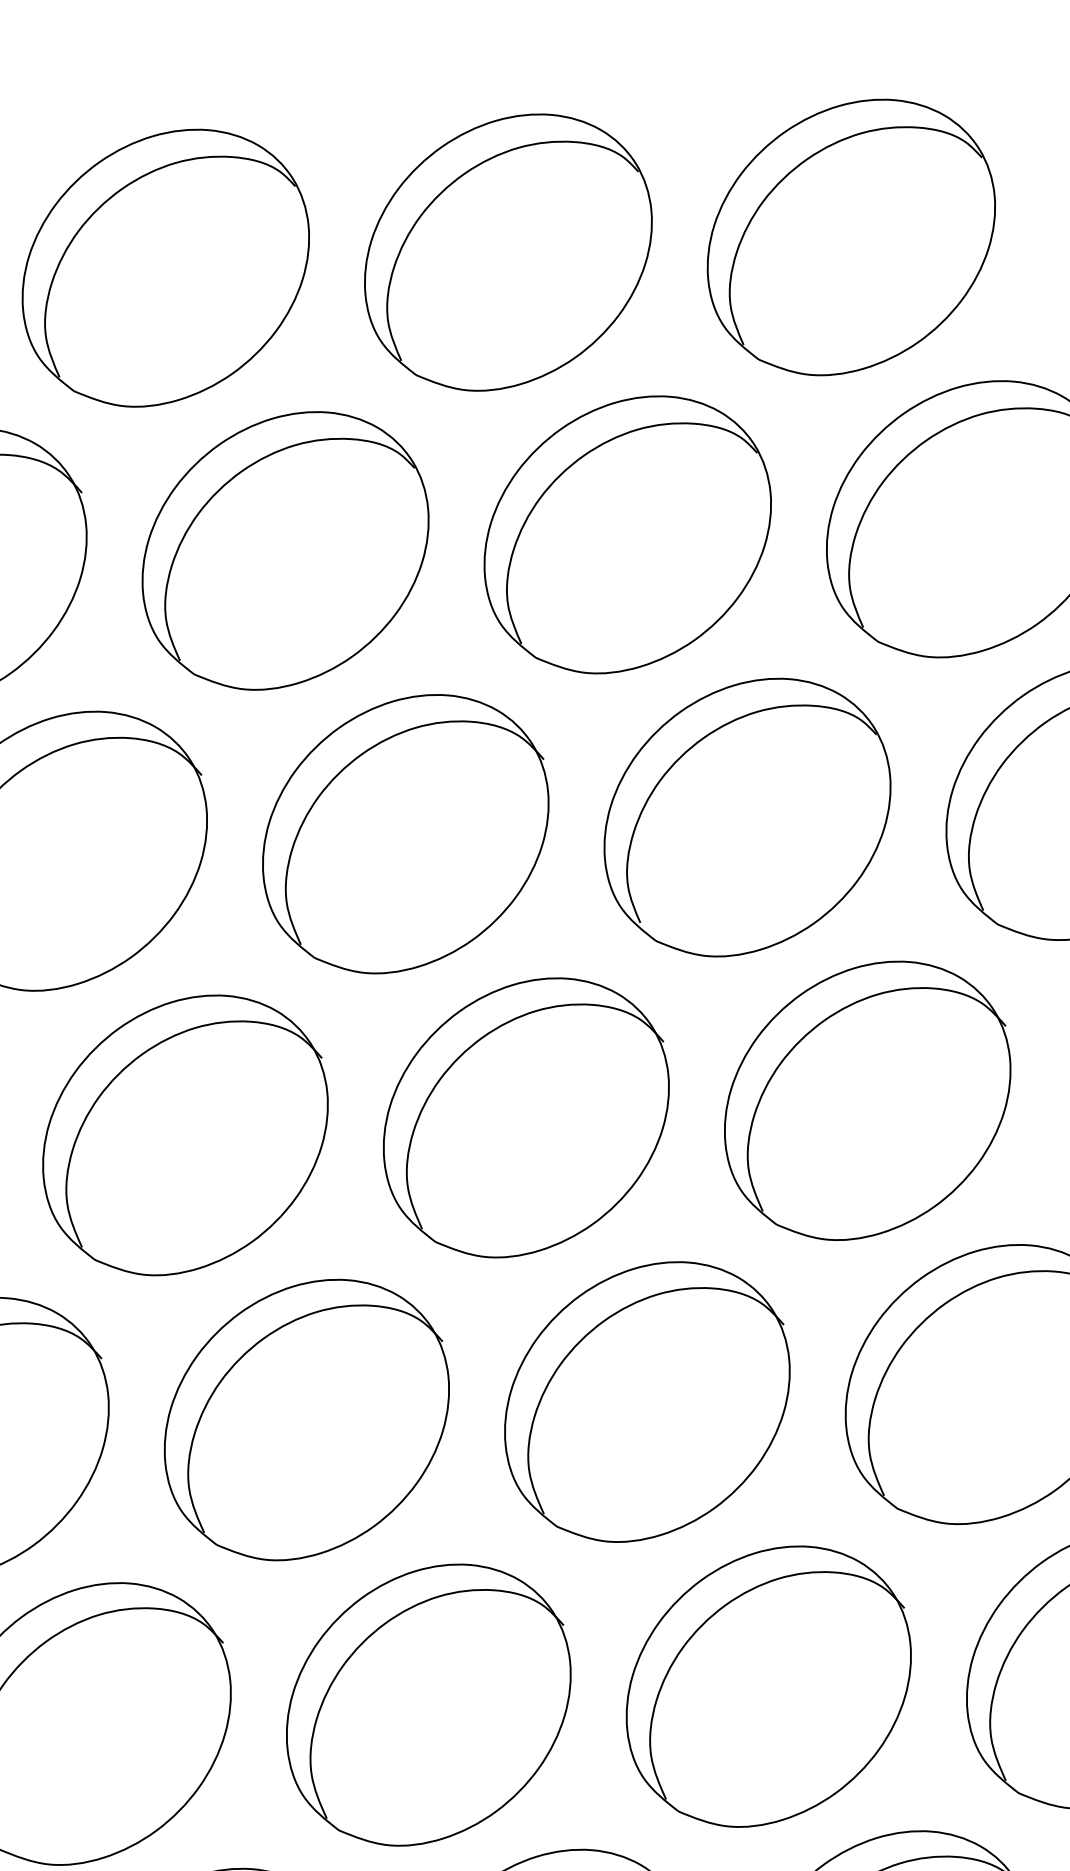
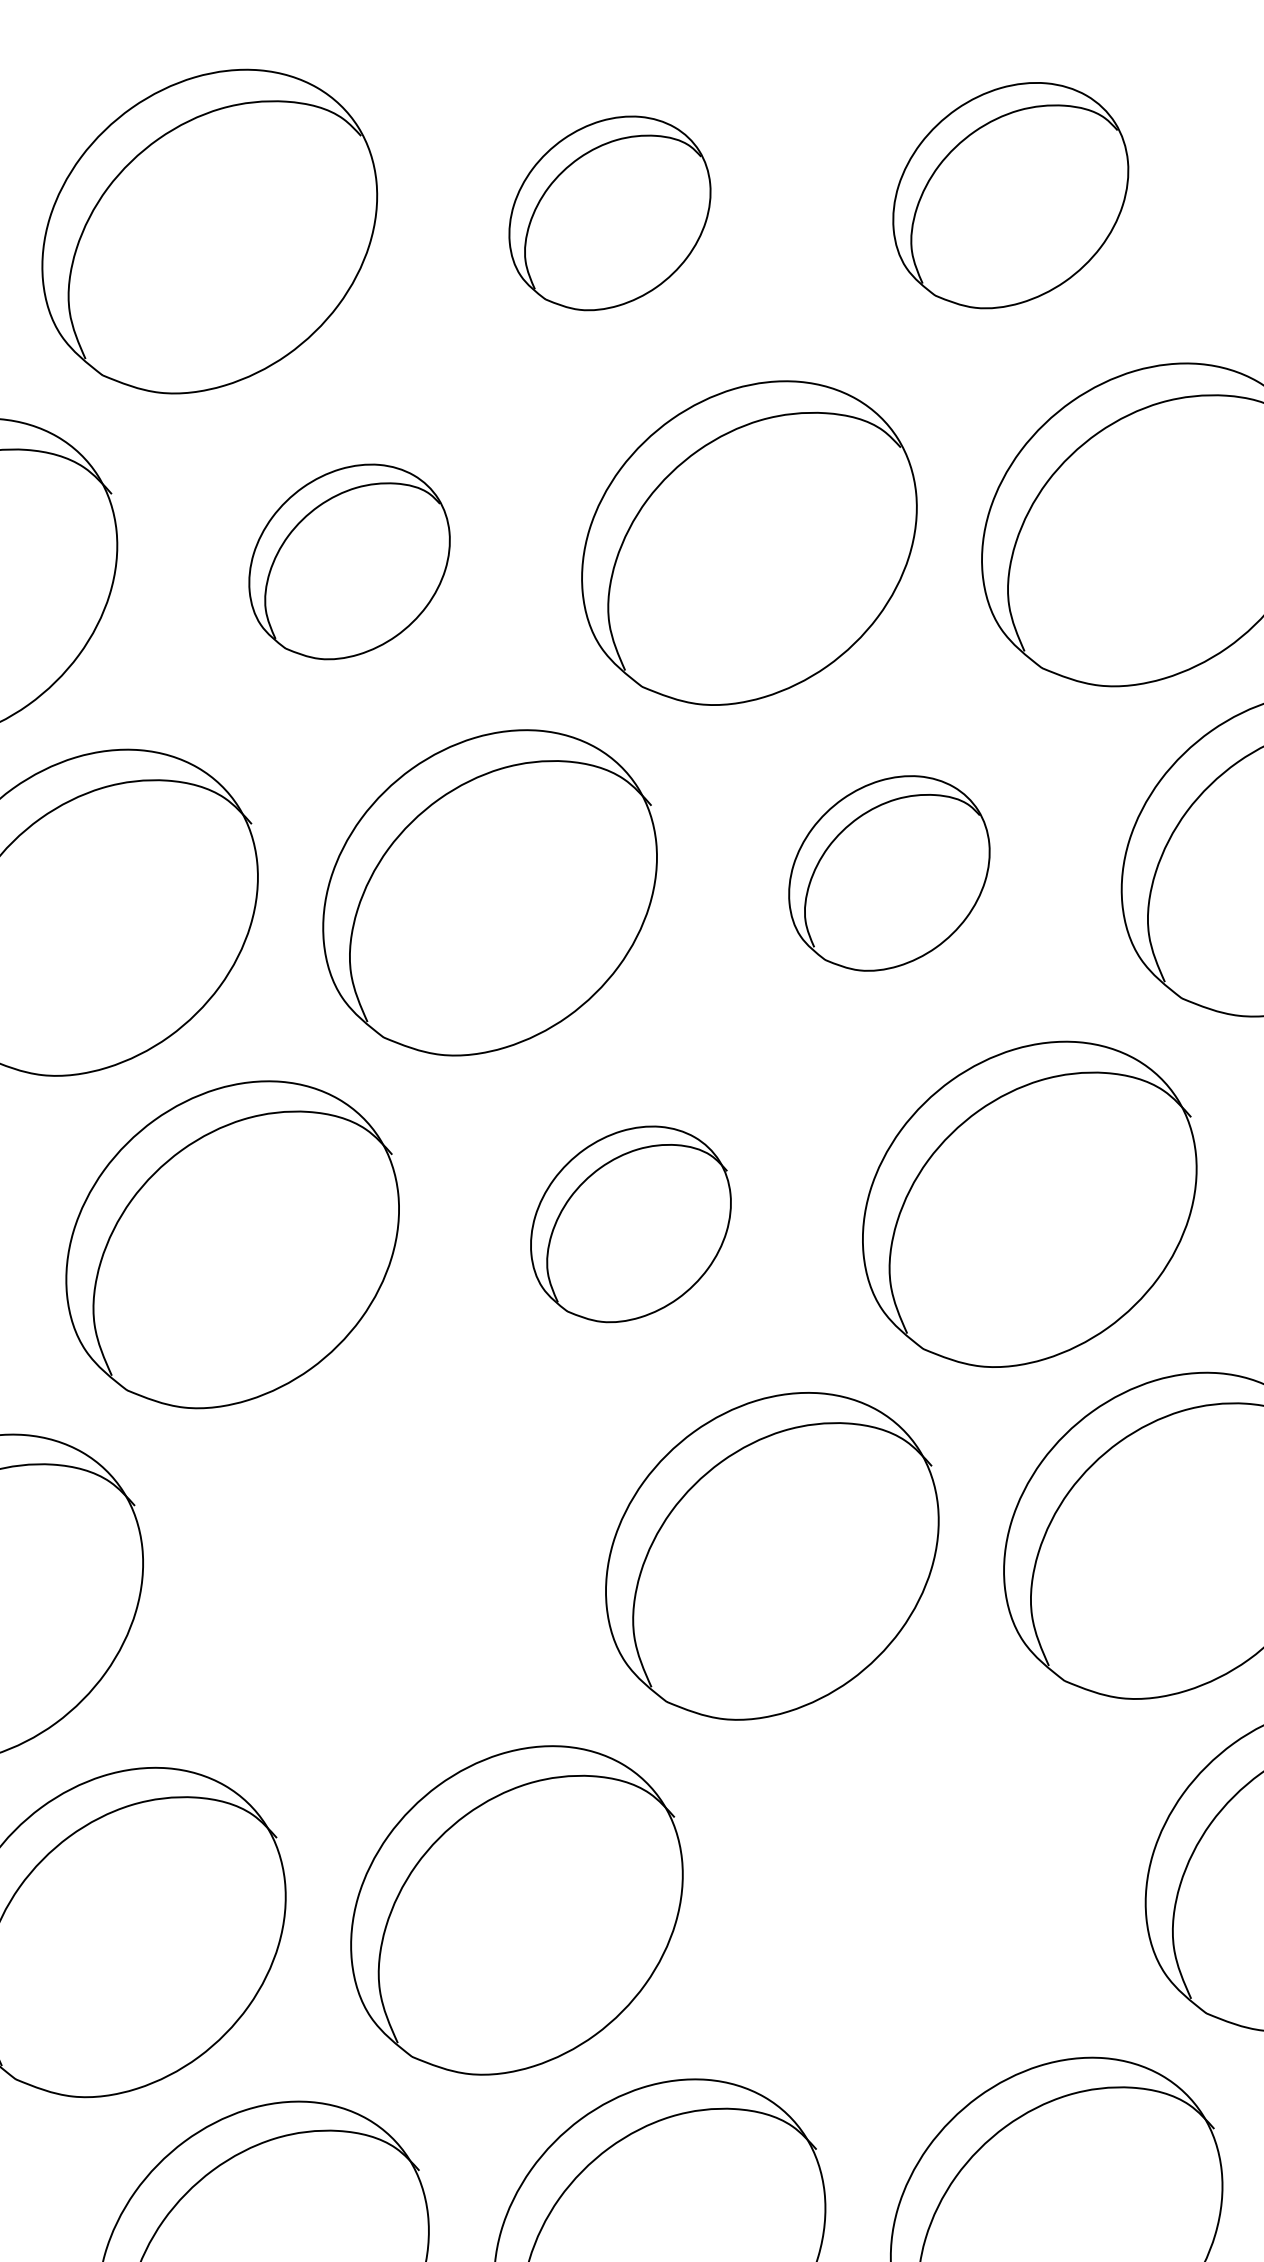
part: (851, 237) -> (1010, 195), size x0.7
part: (508, 252) -> (609, 213), size x0.6
part: (285, 550) -> (349, 561), size x0.6
part: (747, 817) -> (889, 873), size x0.6
part: (525, 1118) -> (630, 1224), size x0.6
part: (306, 1420) -> (374, 1577), removed
part: (769, 1686) -> (914, 1888), removed

